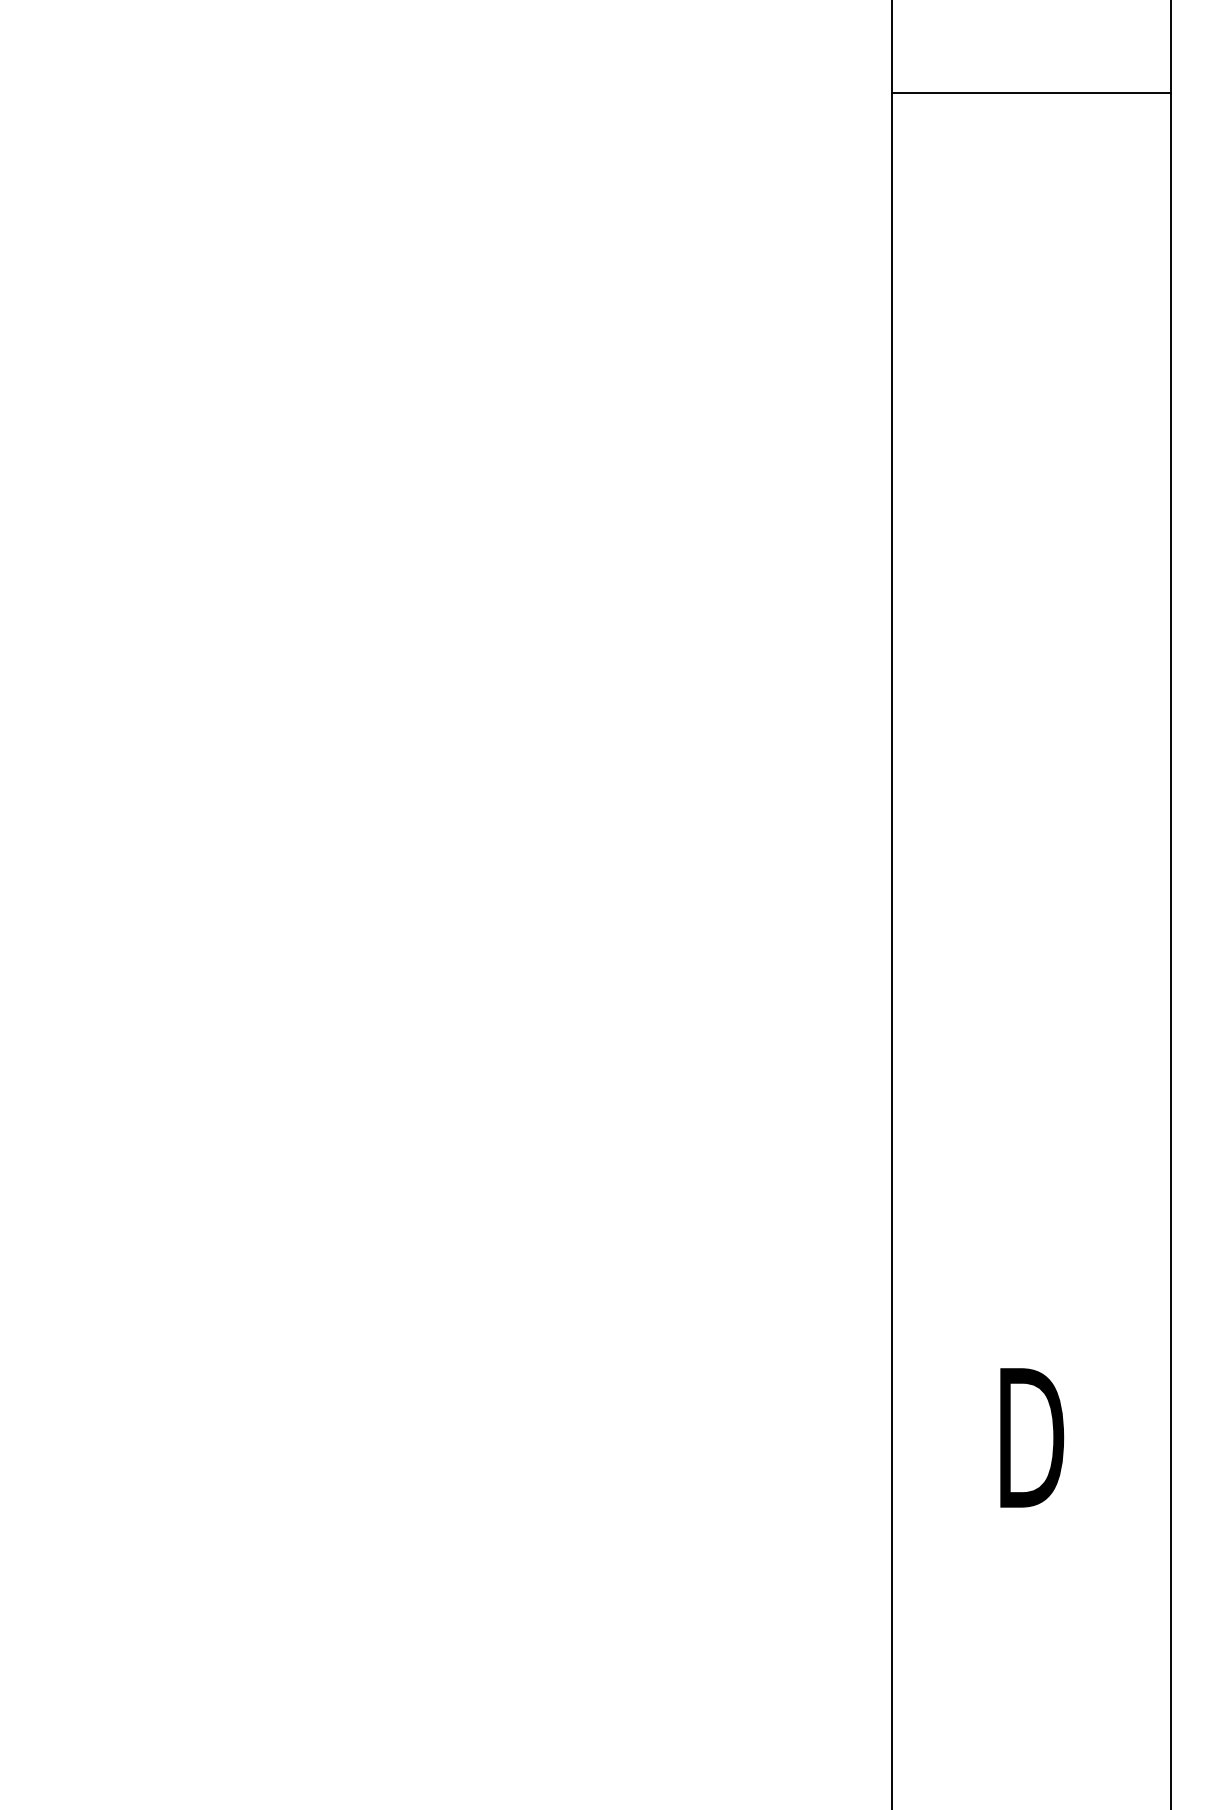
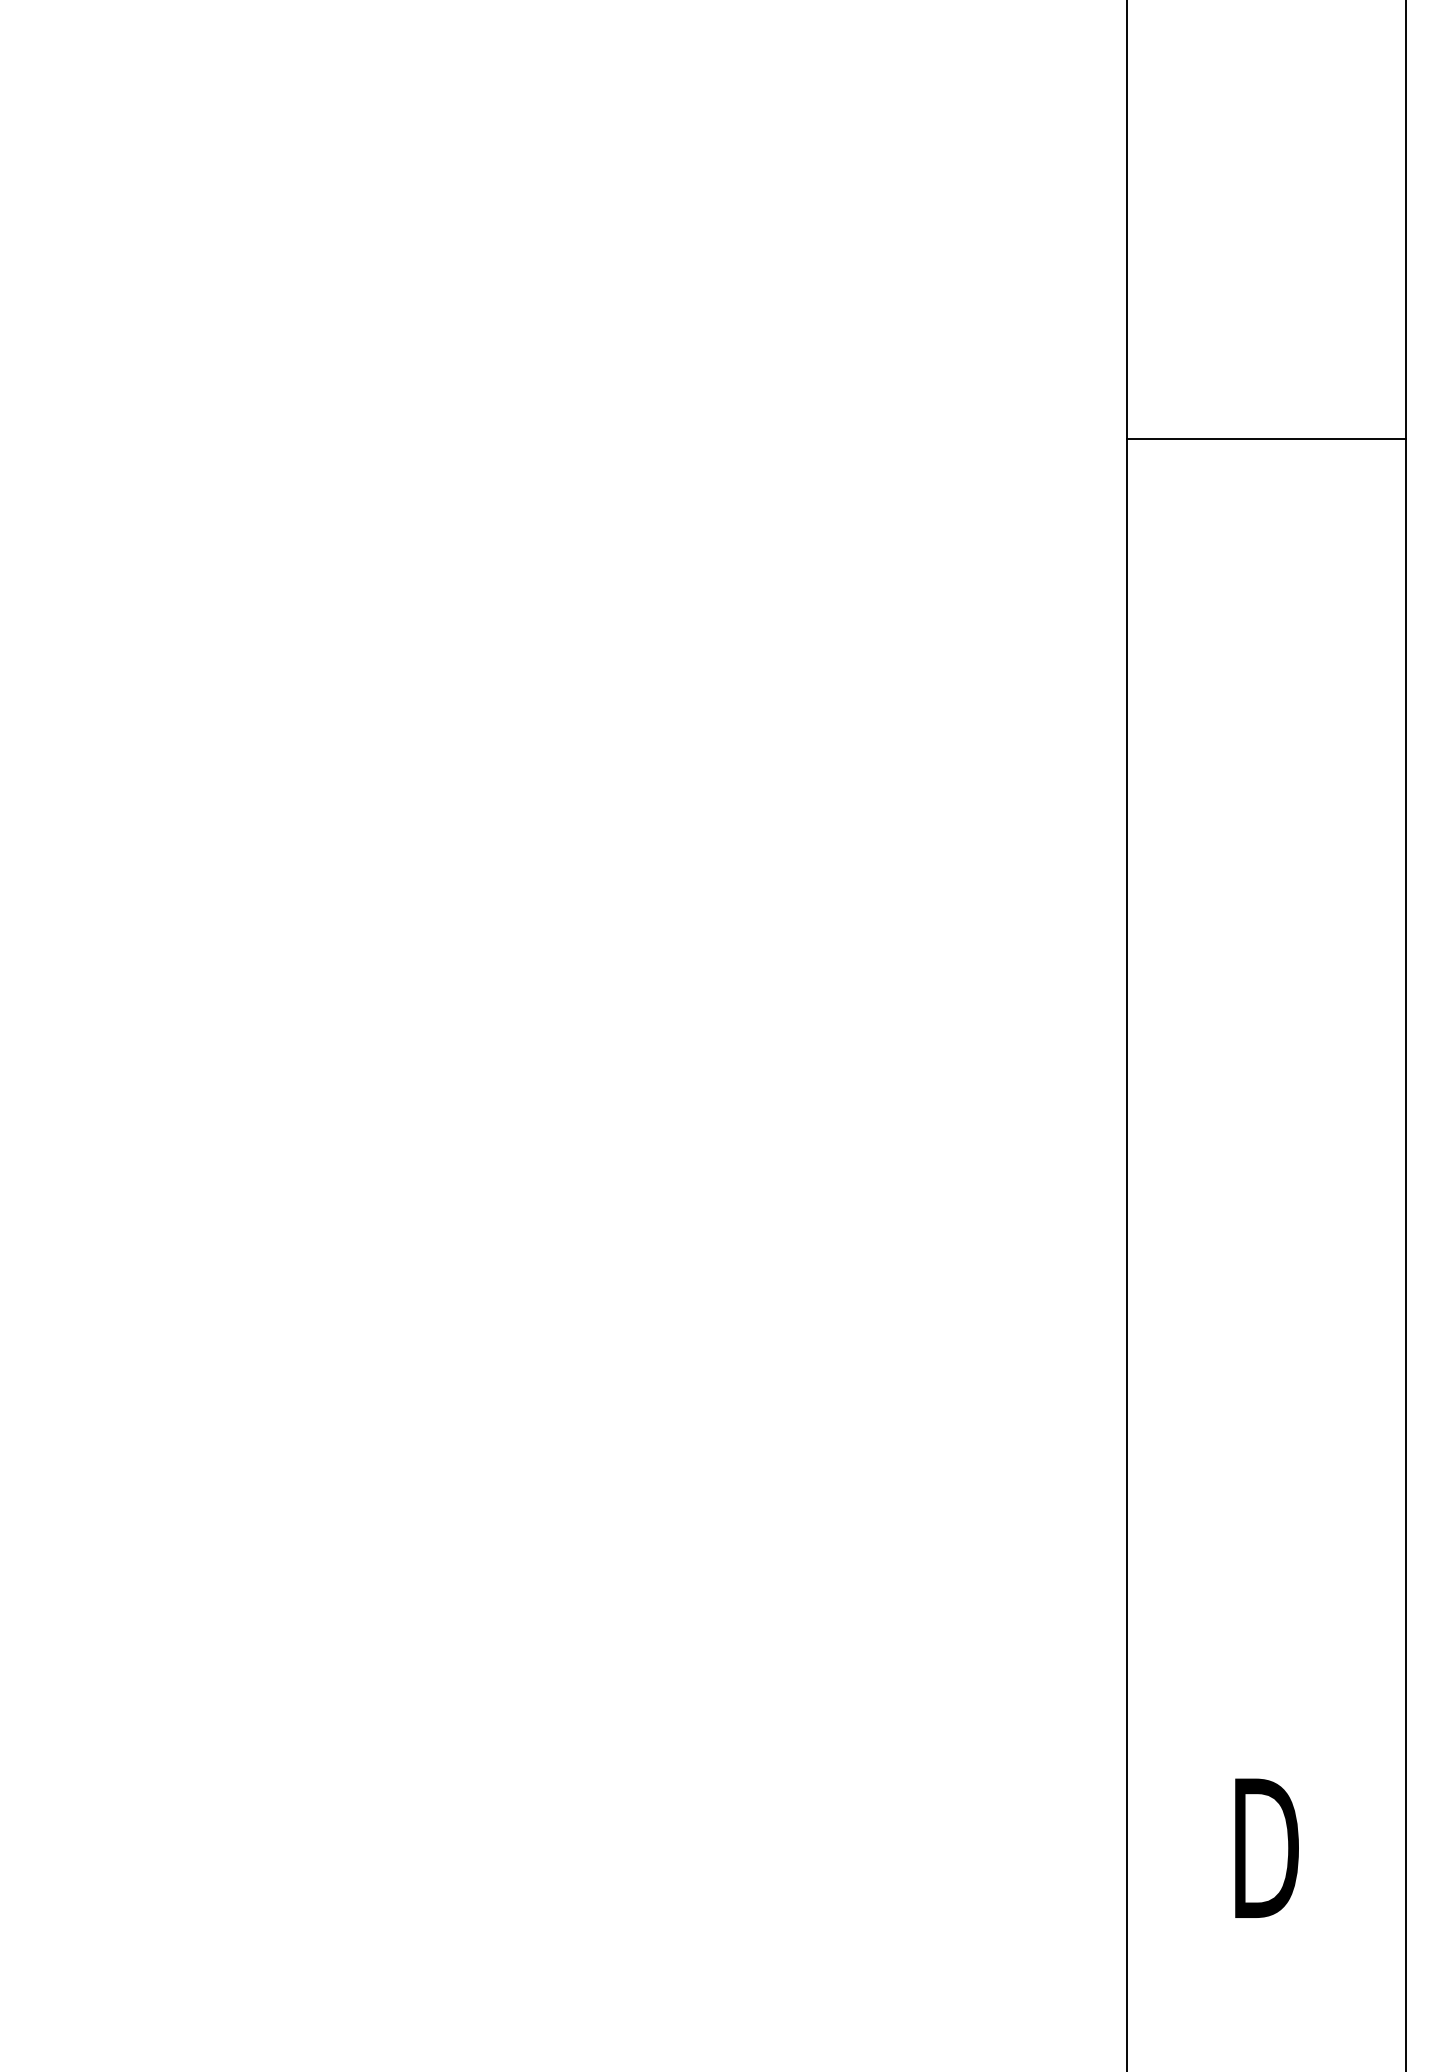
line: (1031, 93) -> (1266, 438), moved

